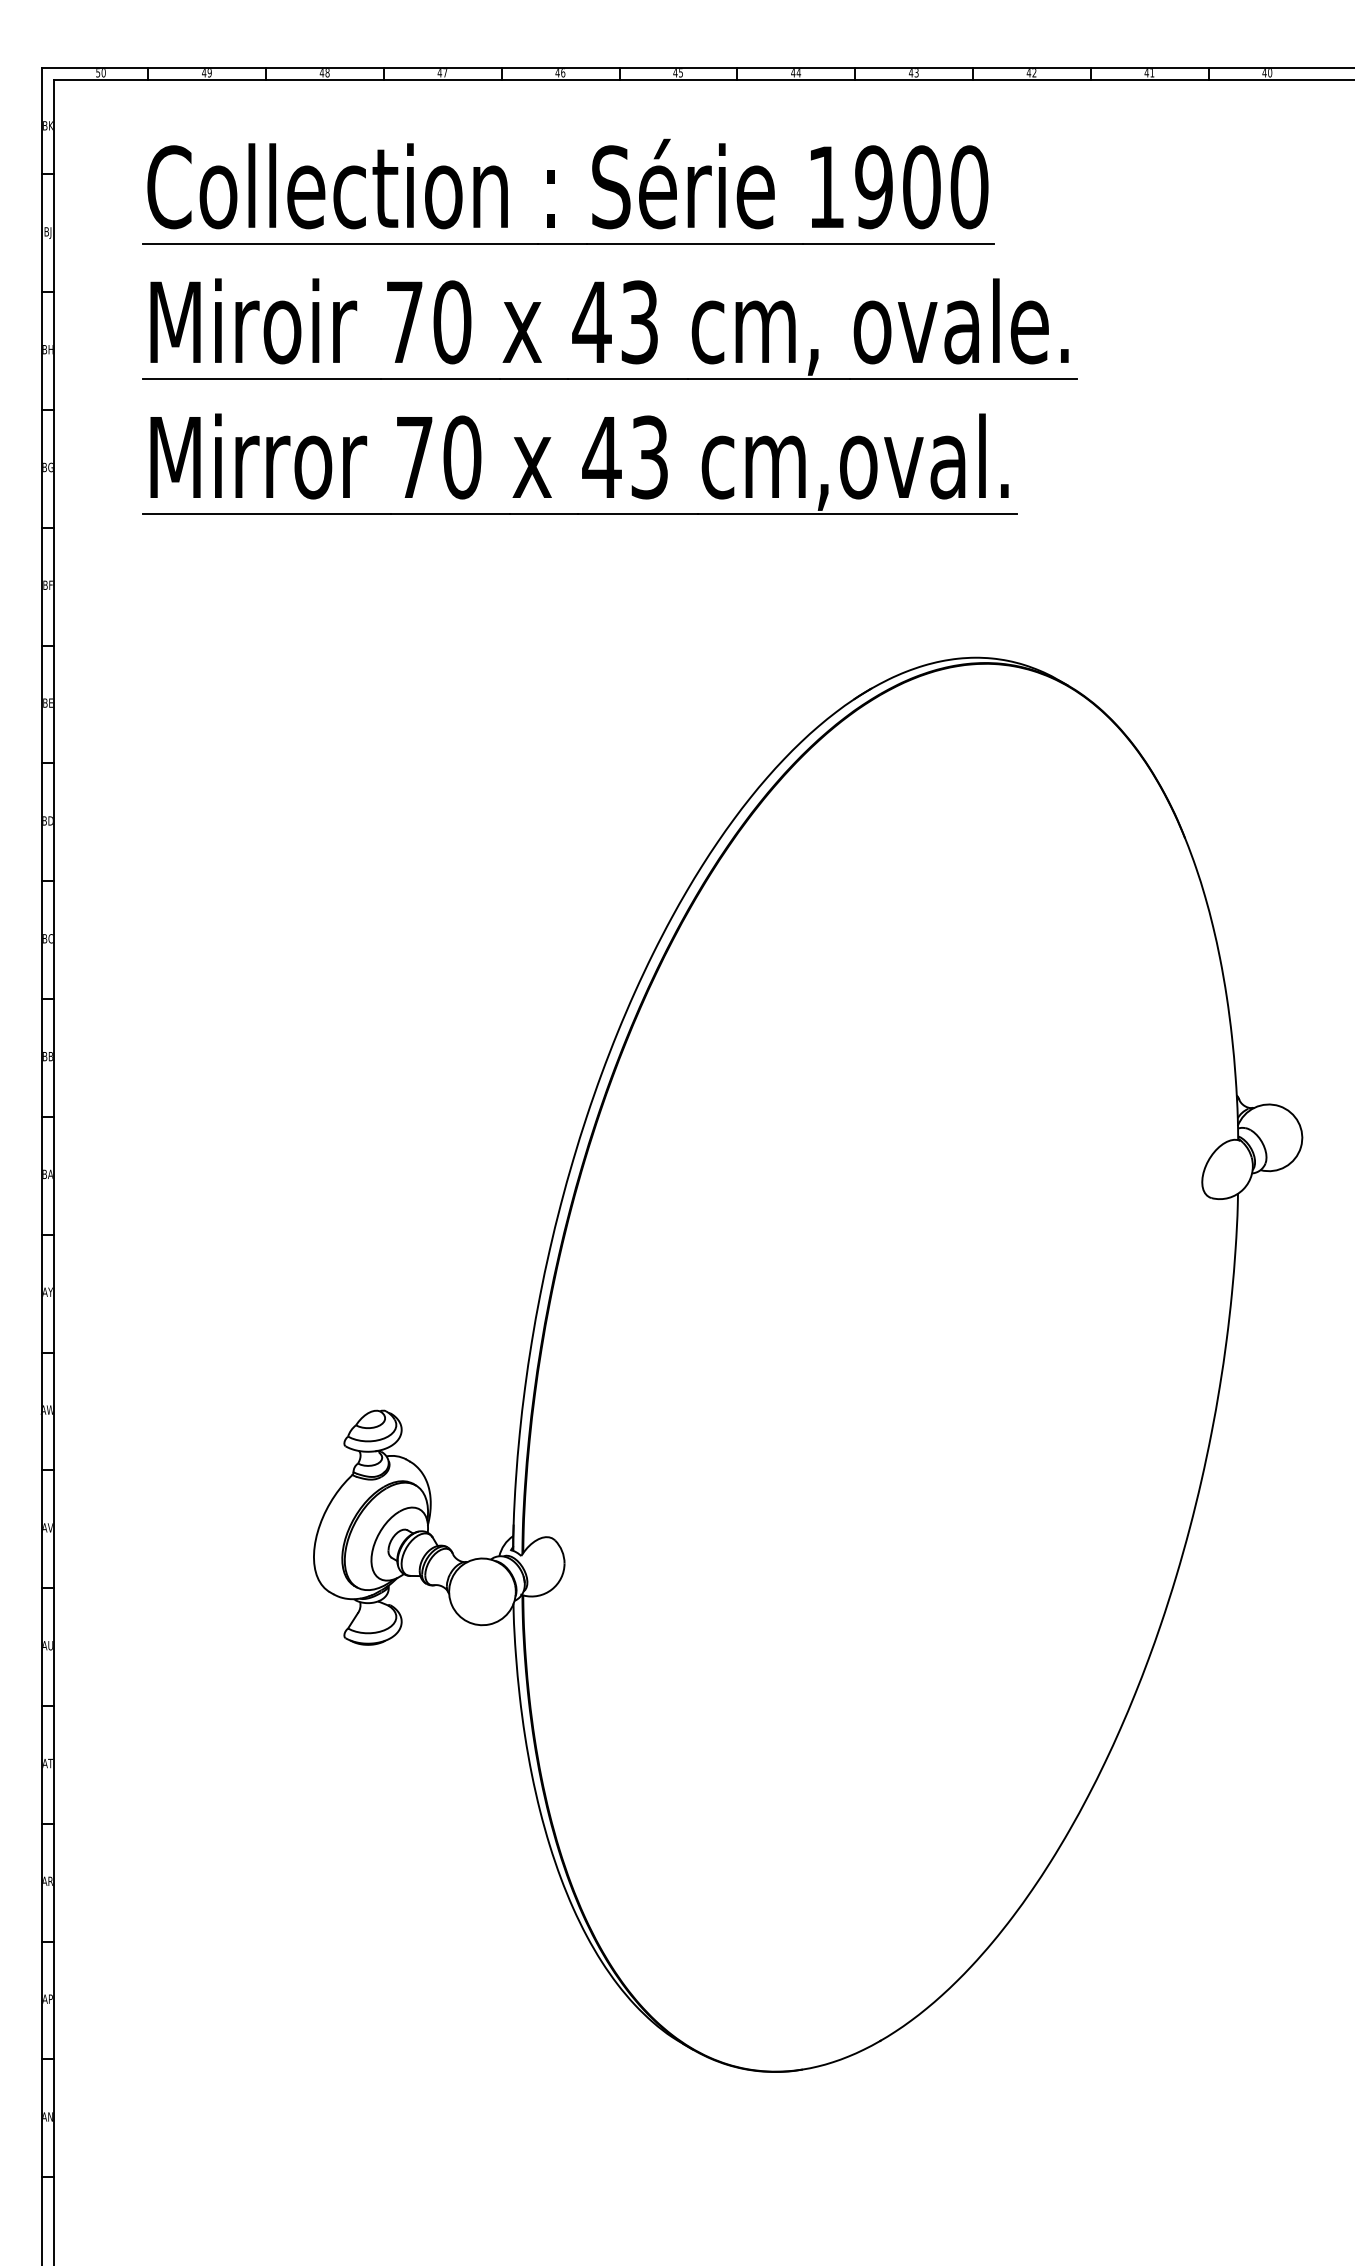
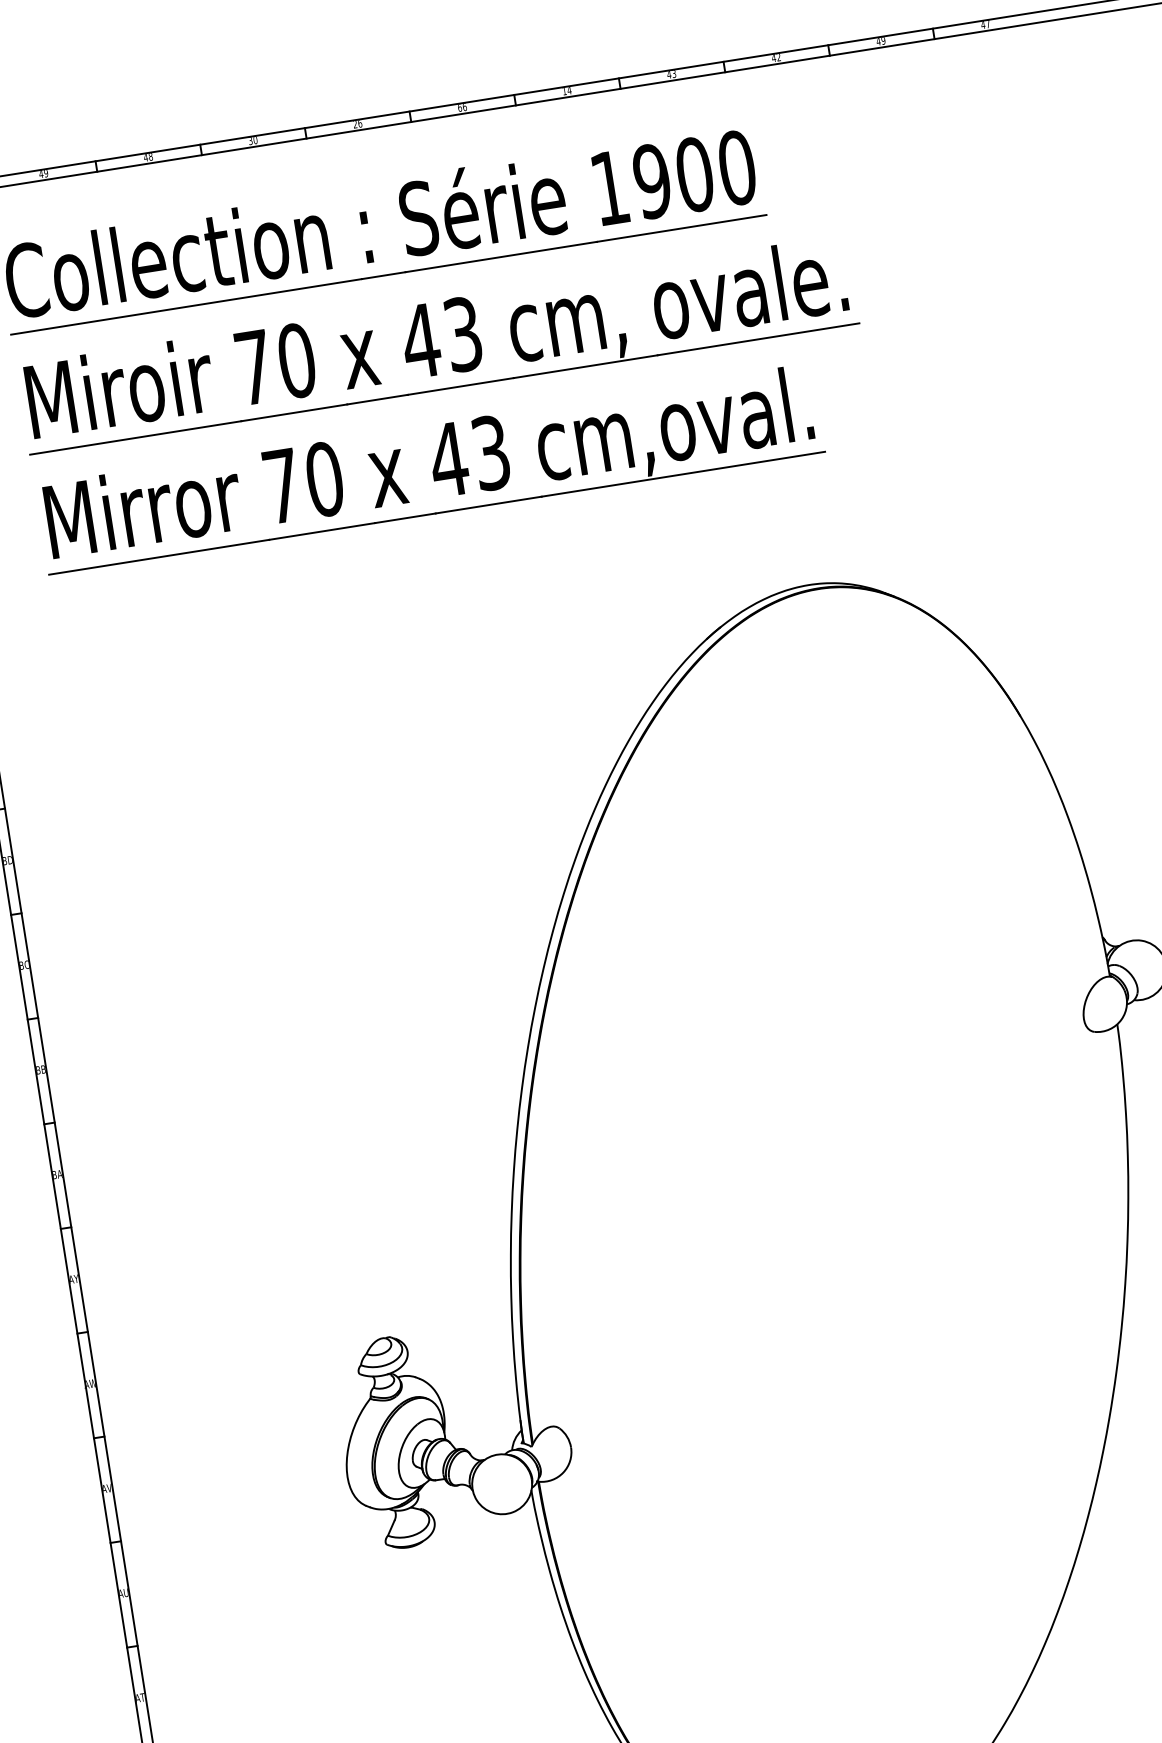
text: (442, 73) -> (253, 141), 47 -> 30
text: (557, 73) -> (355, 124), 46 -> 26
text: (678, 73) -> (462, 107), 45 -> 66
text: (793, 73) -> (564, 91), 44 -> 14
text: (1152, 73) -> (883, 41), 41 -> 49
text: (1270, 73) -> (988, 24), 40 -> 47

